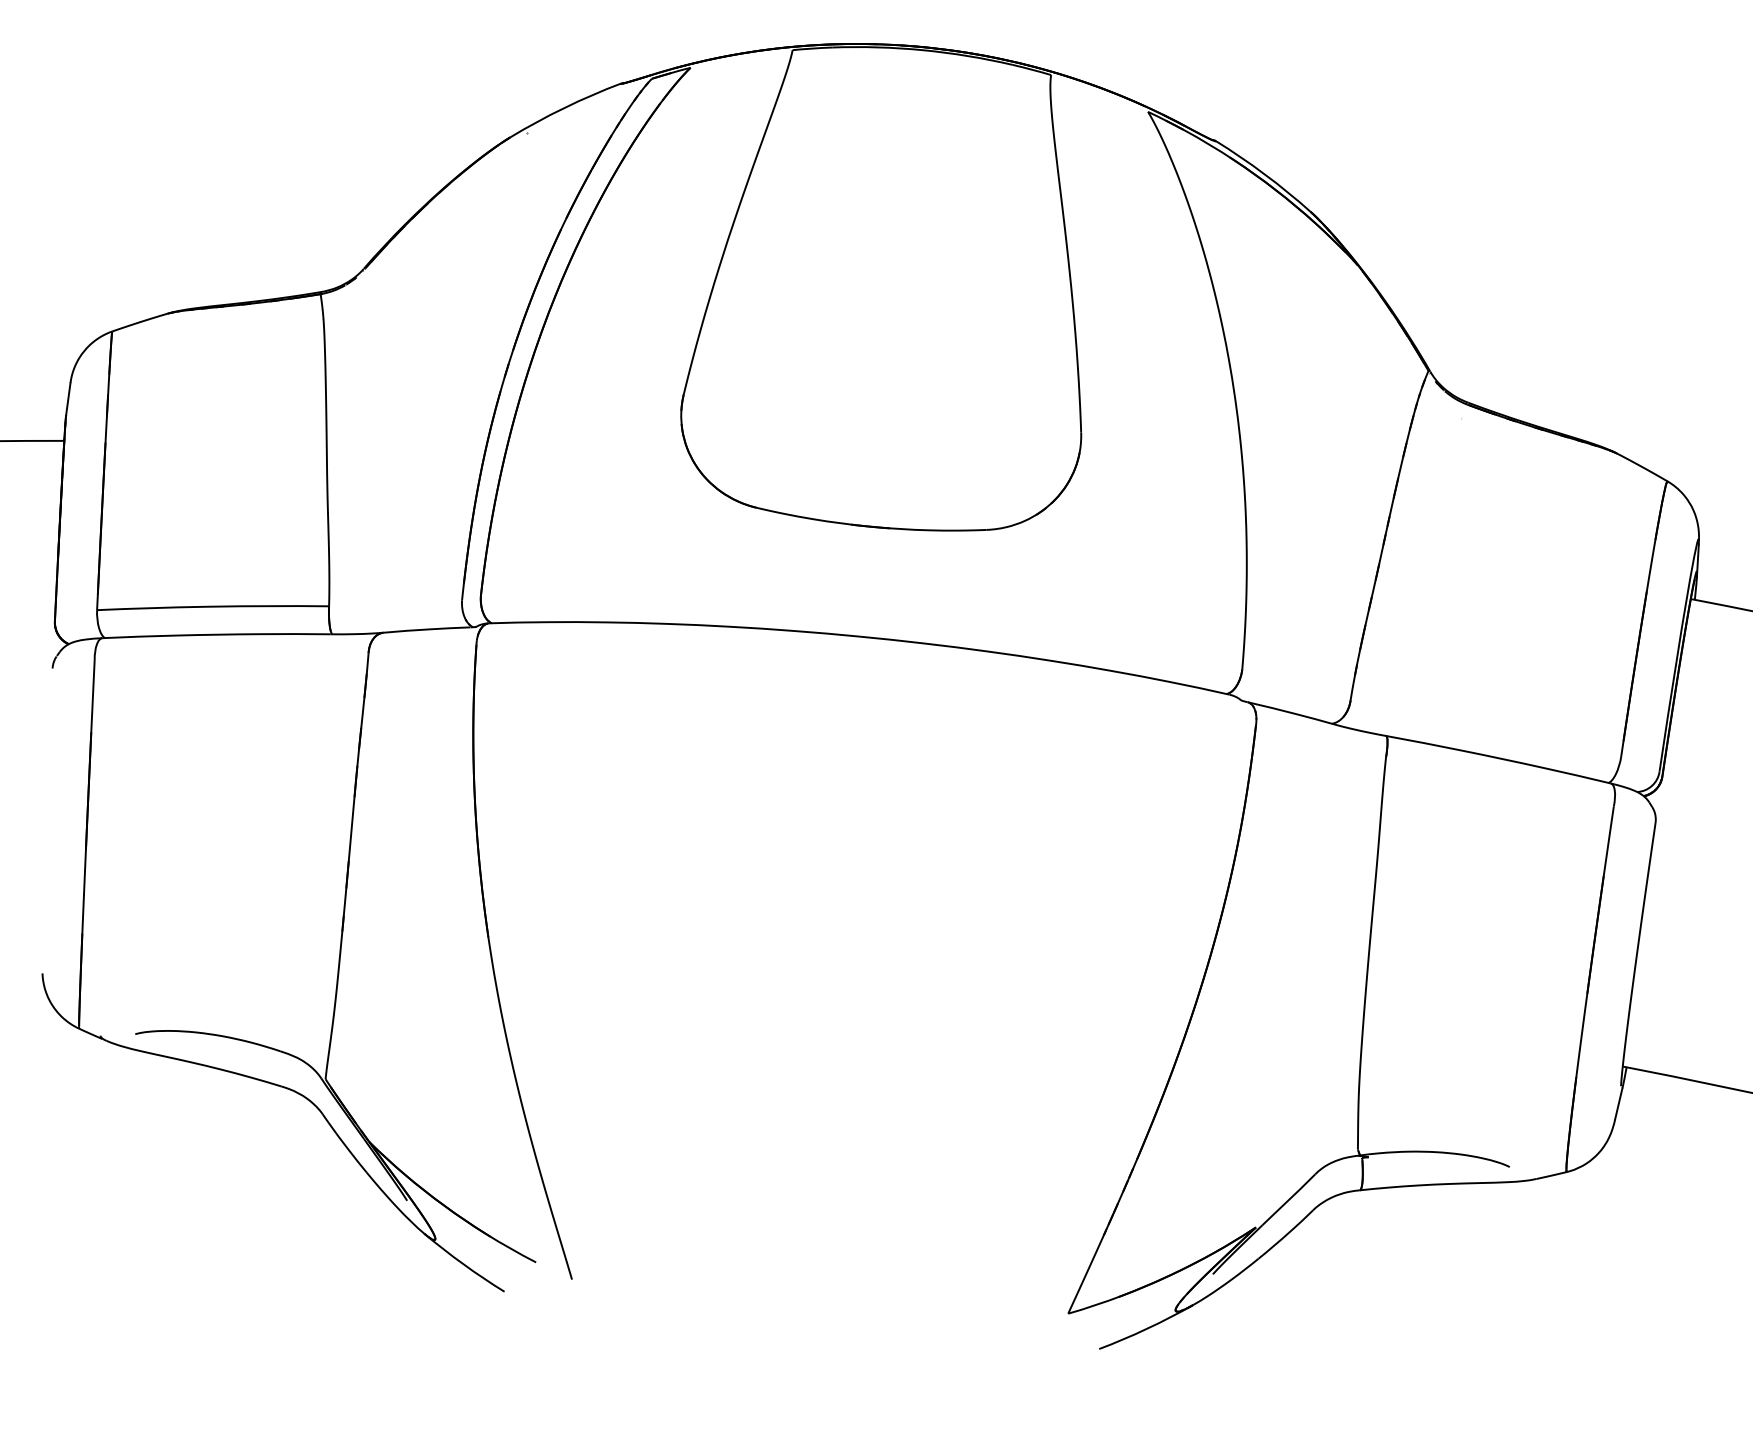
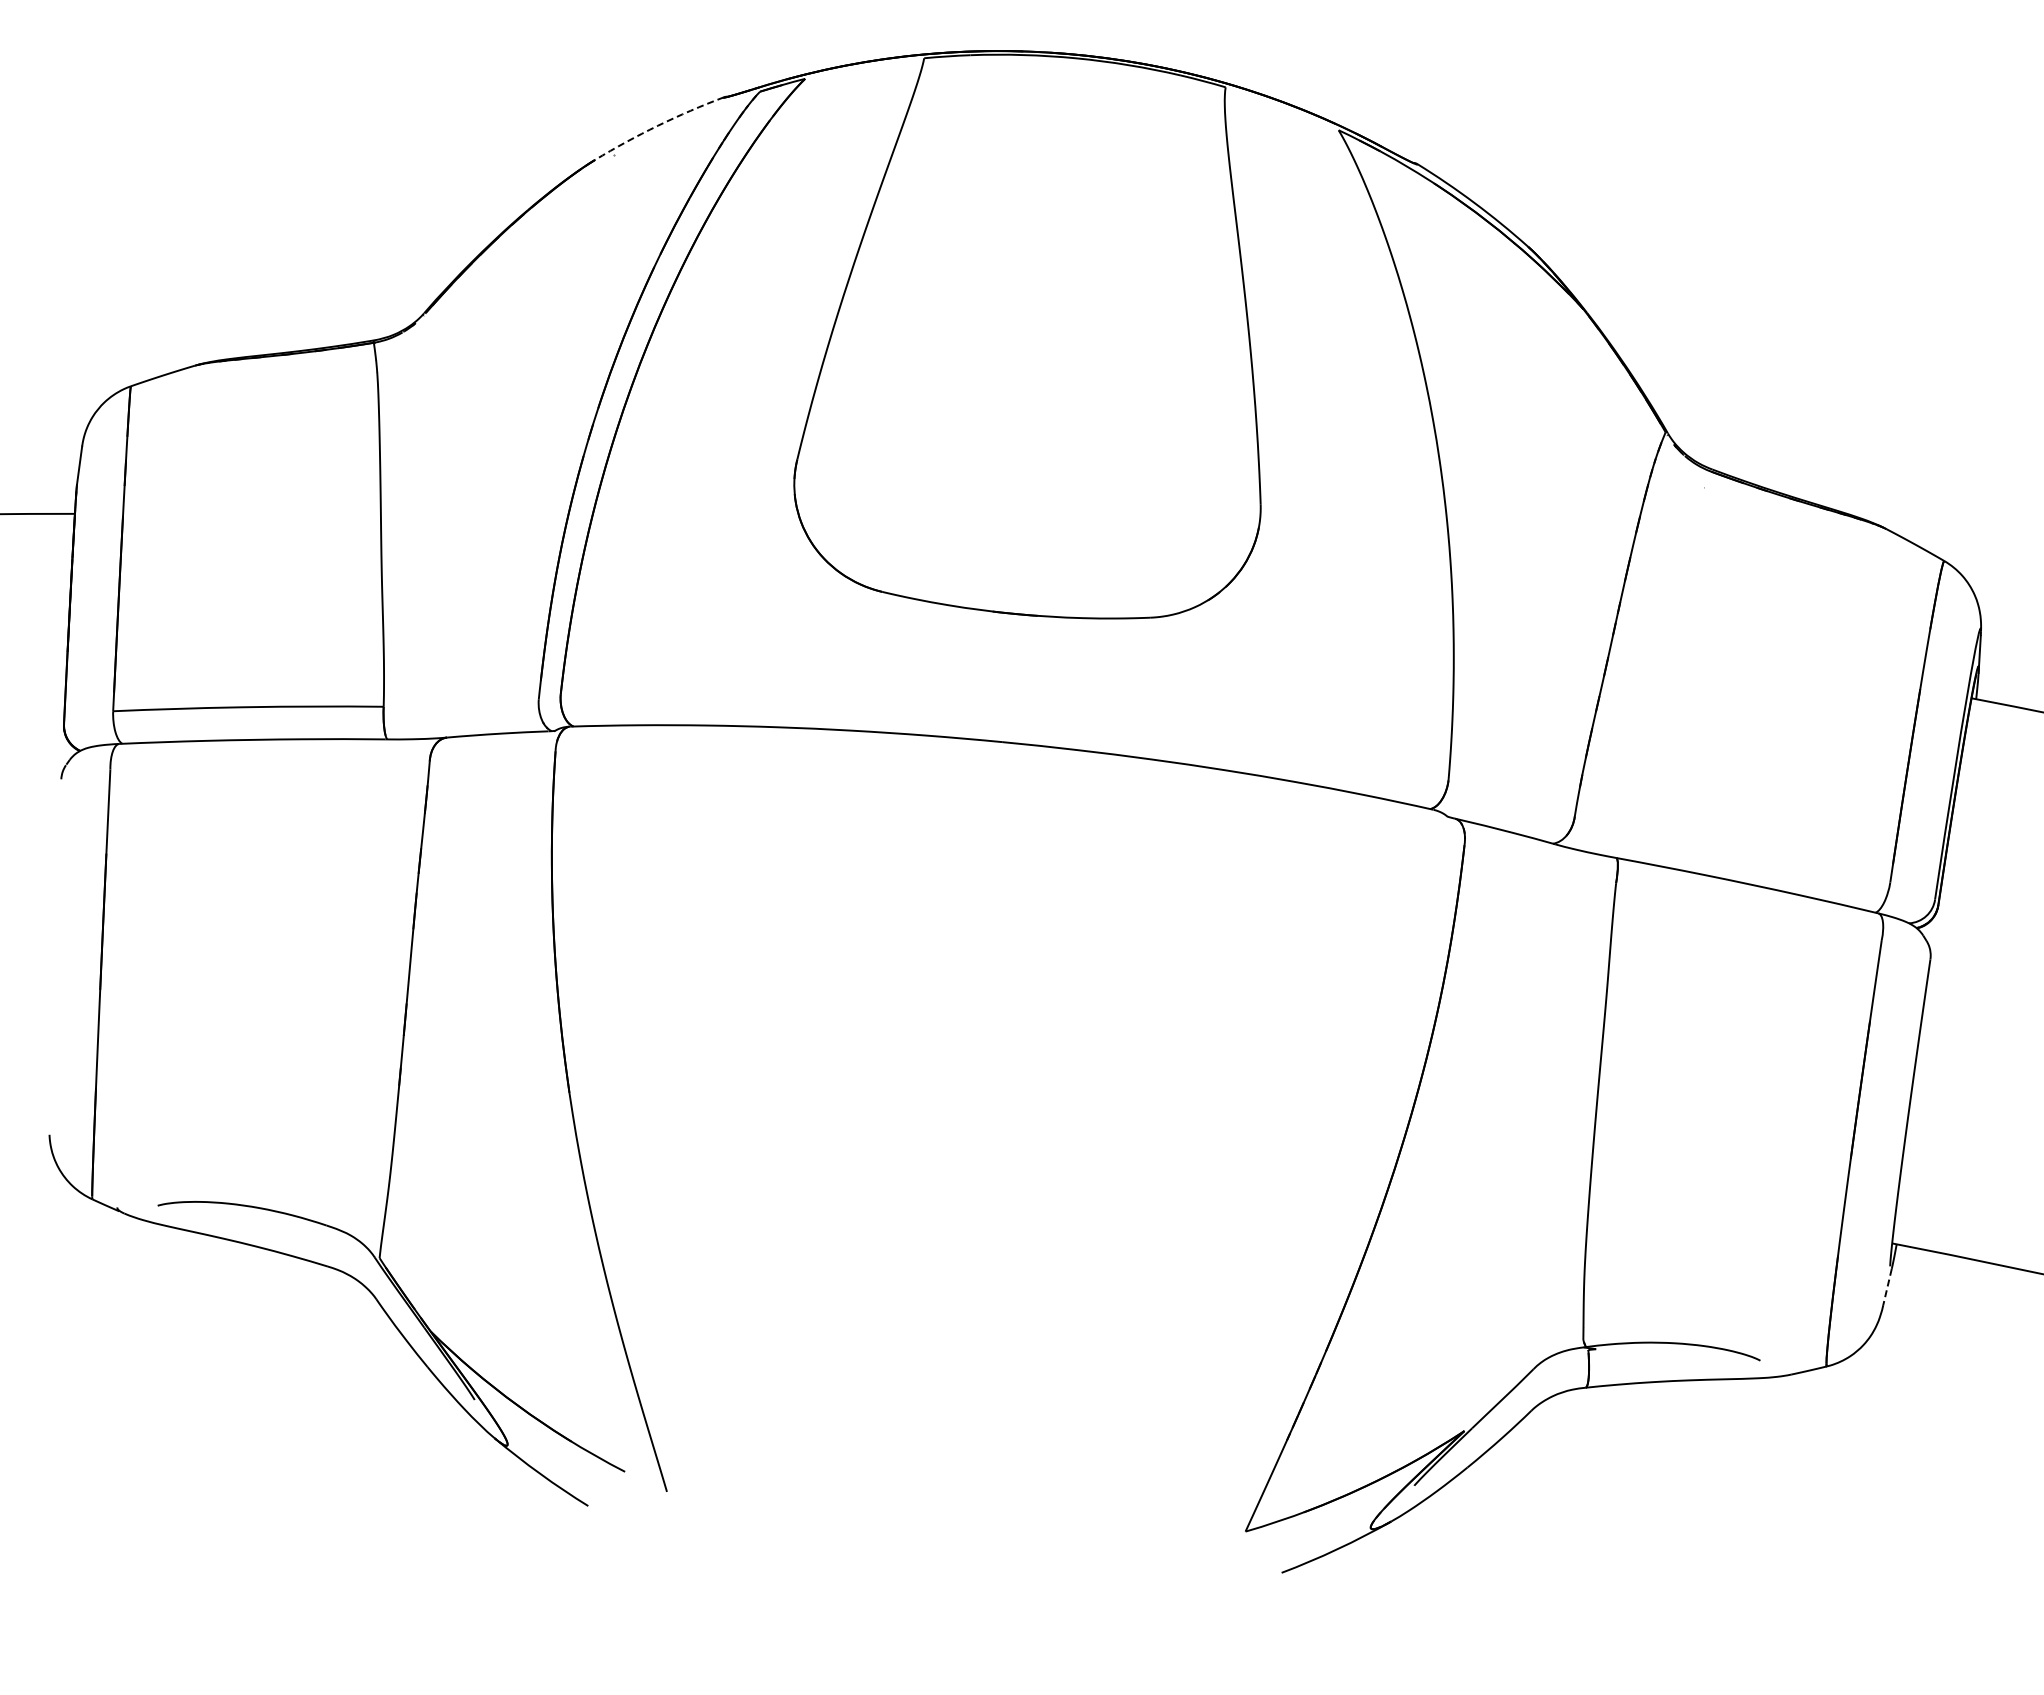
arc: (564, 107) -> (658, 125), solid -> dashed
line: (1618, 1104) -> (1887, 1287), solid -> dashed

